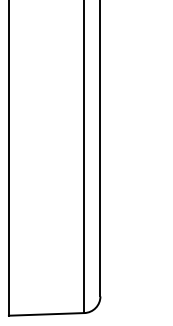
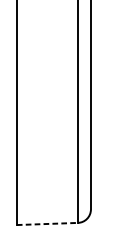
line: (46, 314) -> (47, 224), solid -> dashed

